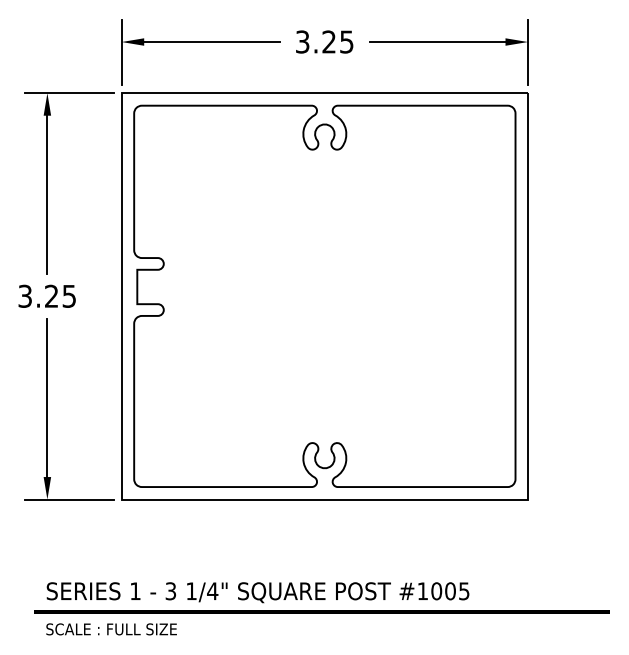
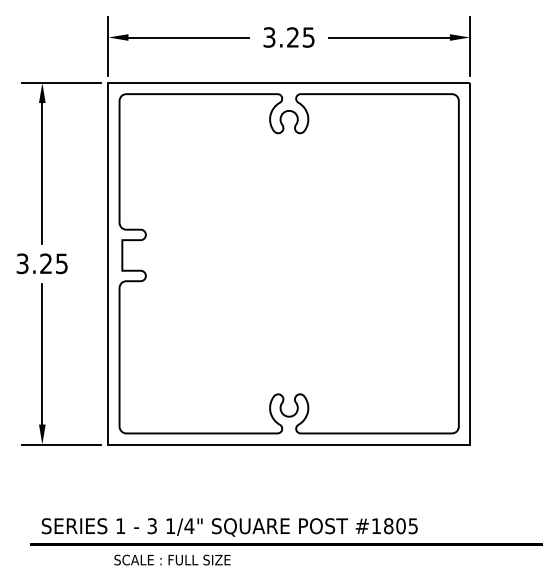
text: (436, 590) -> (388, 525), #1005 -> #1805
text: (111, 628) -> (172, 559), moved

